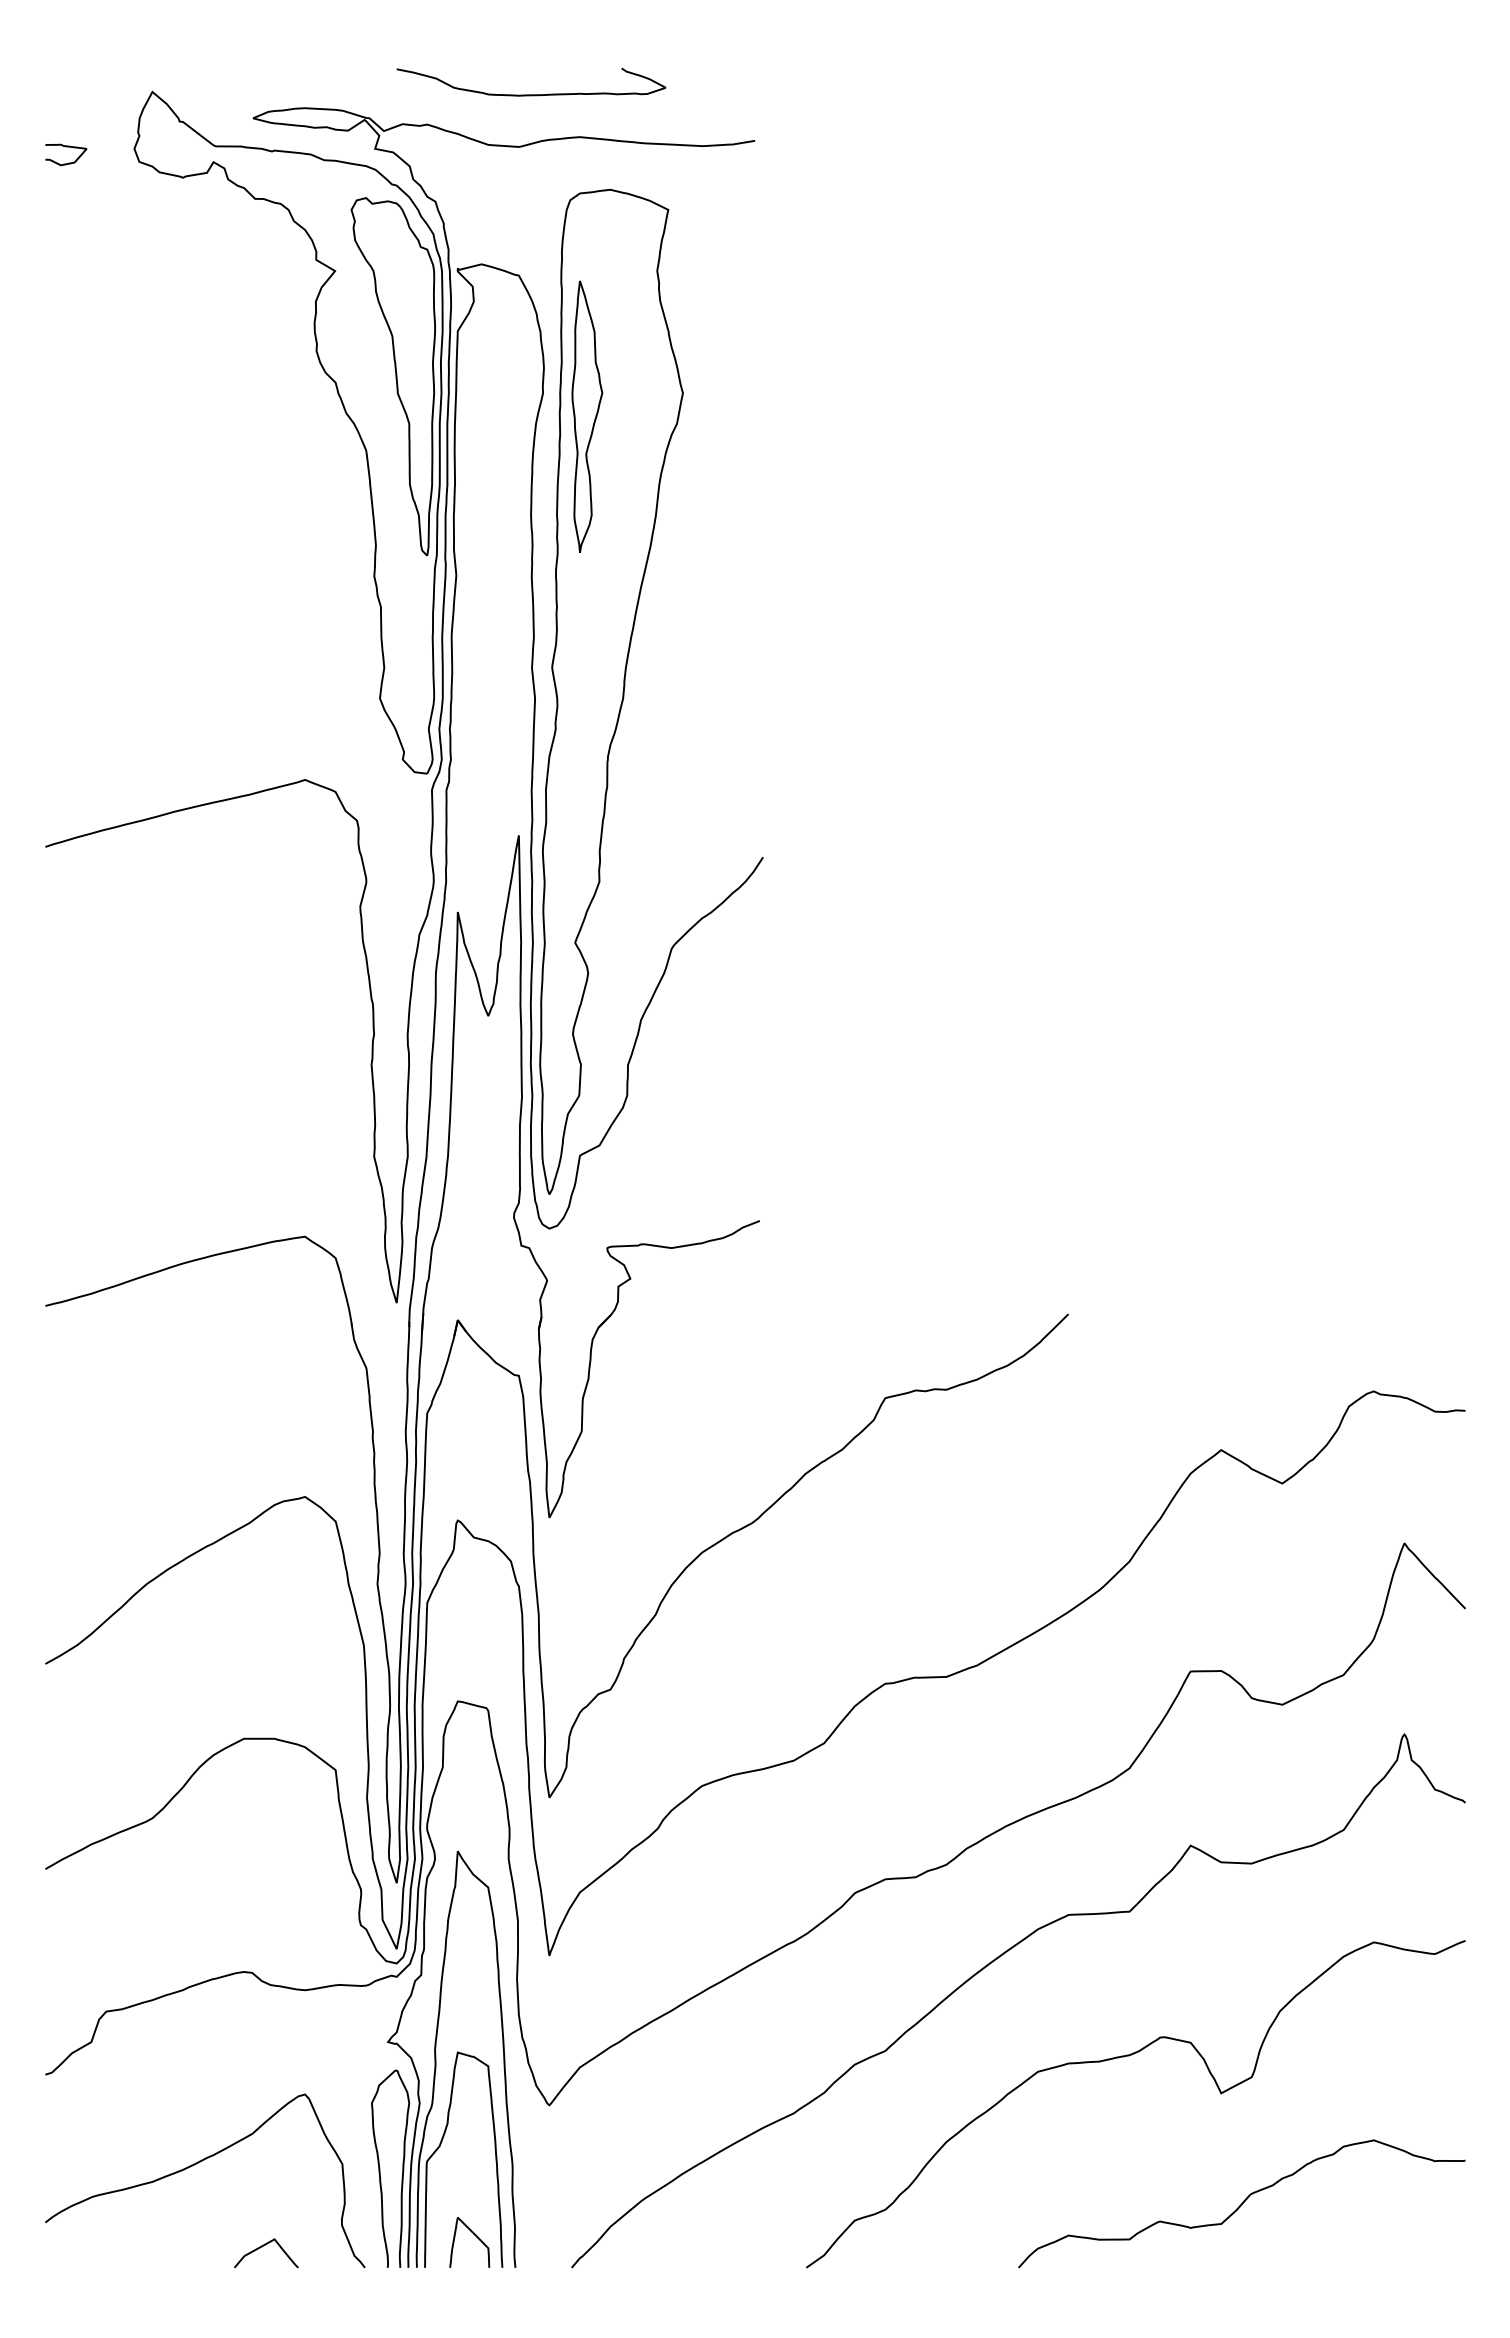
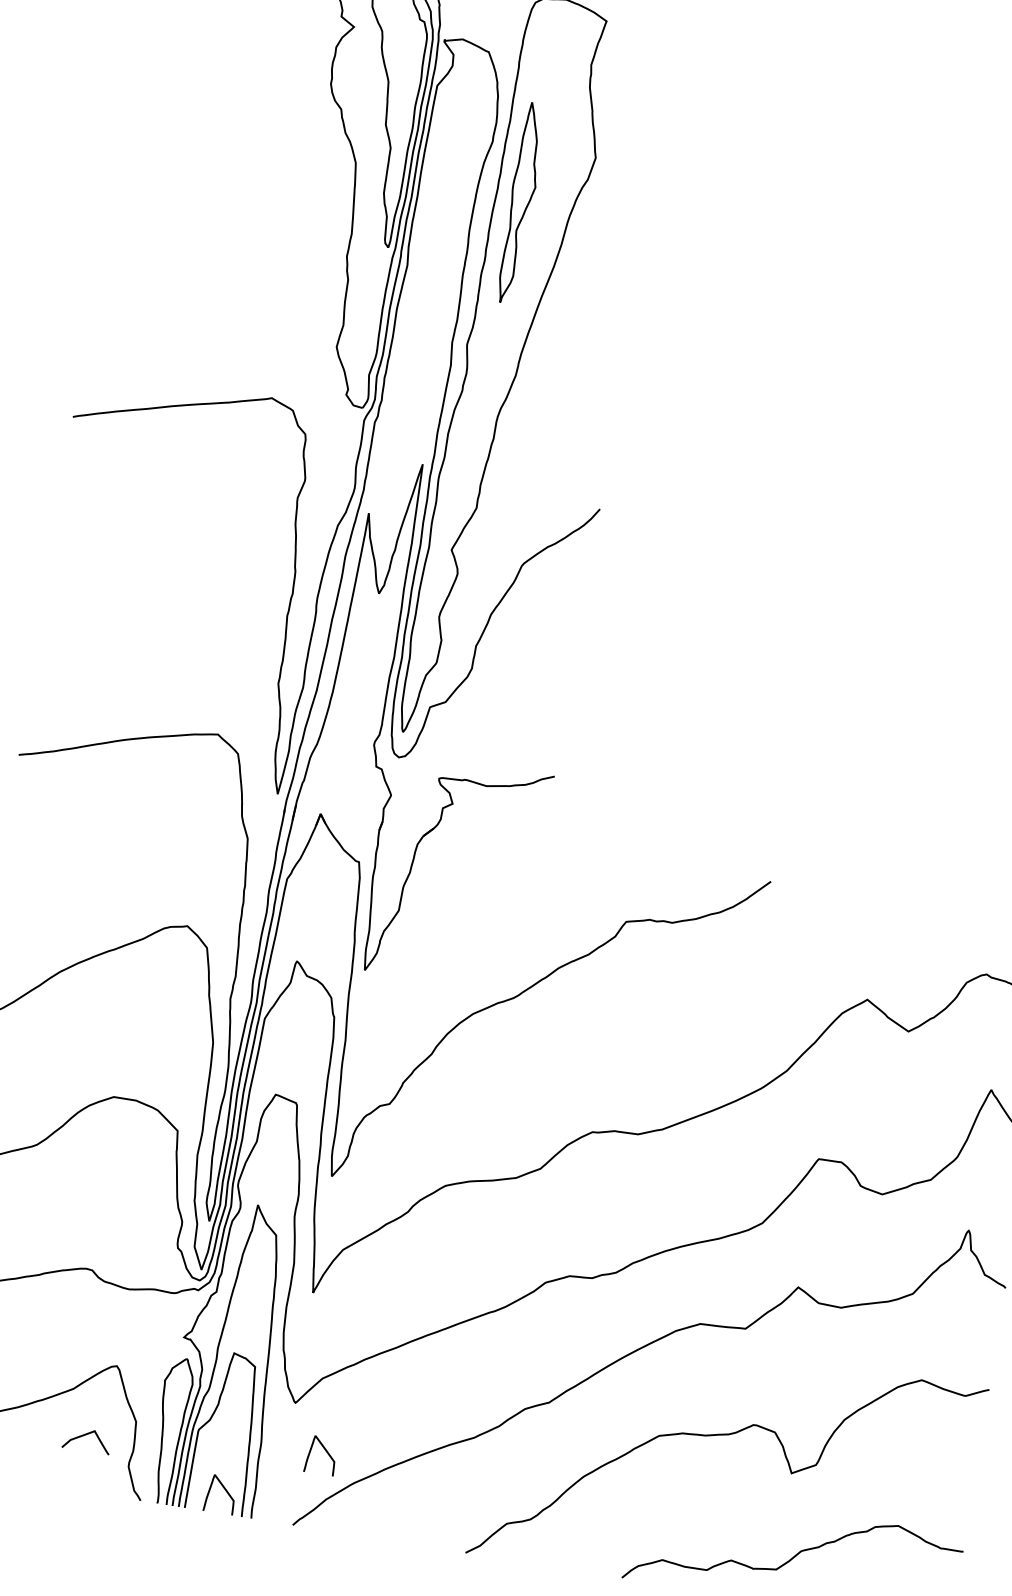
part: (587, 416) -> (521, 203), moved
curve: (600, 2163) -> (326, 1451), added
curve: (262, 2247) -> (84, 1435), moved

